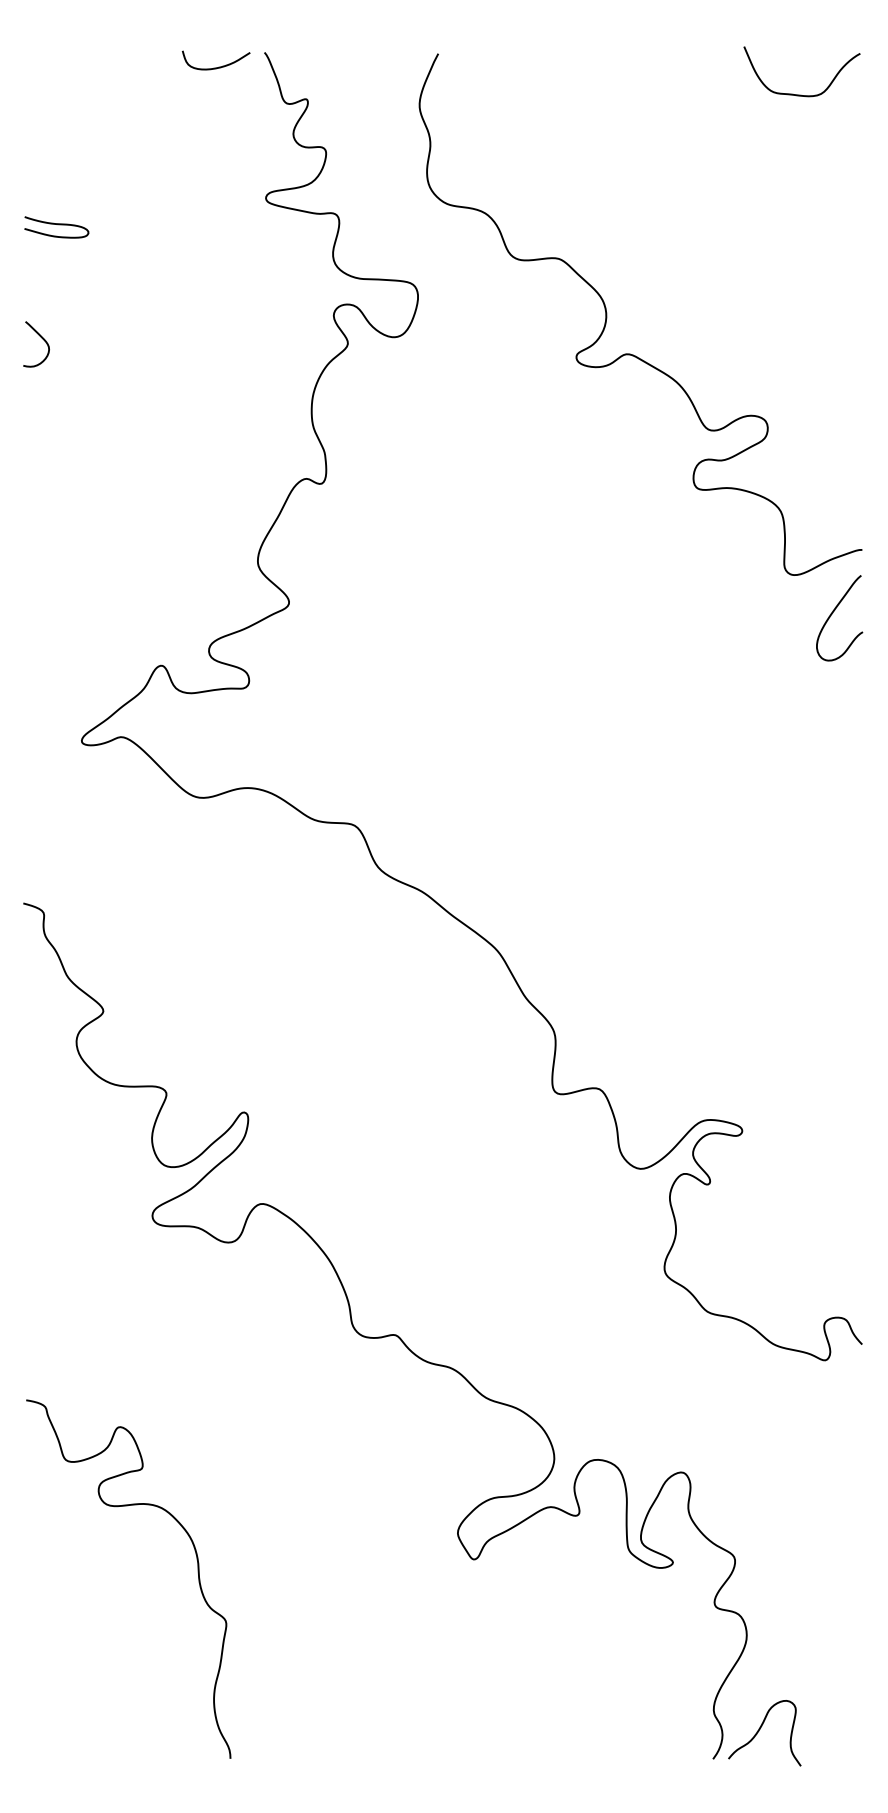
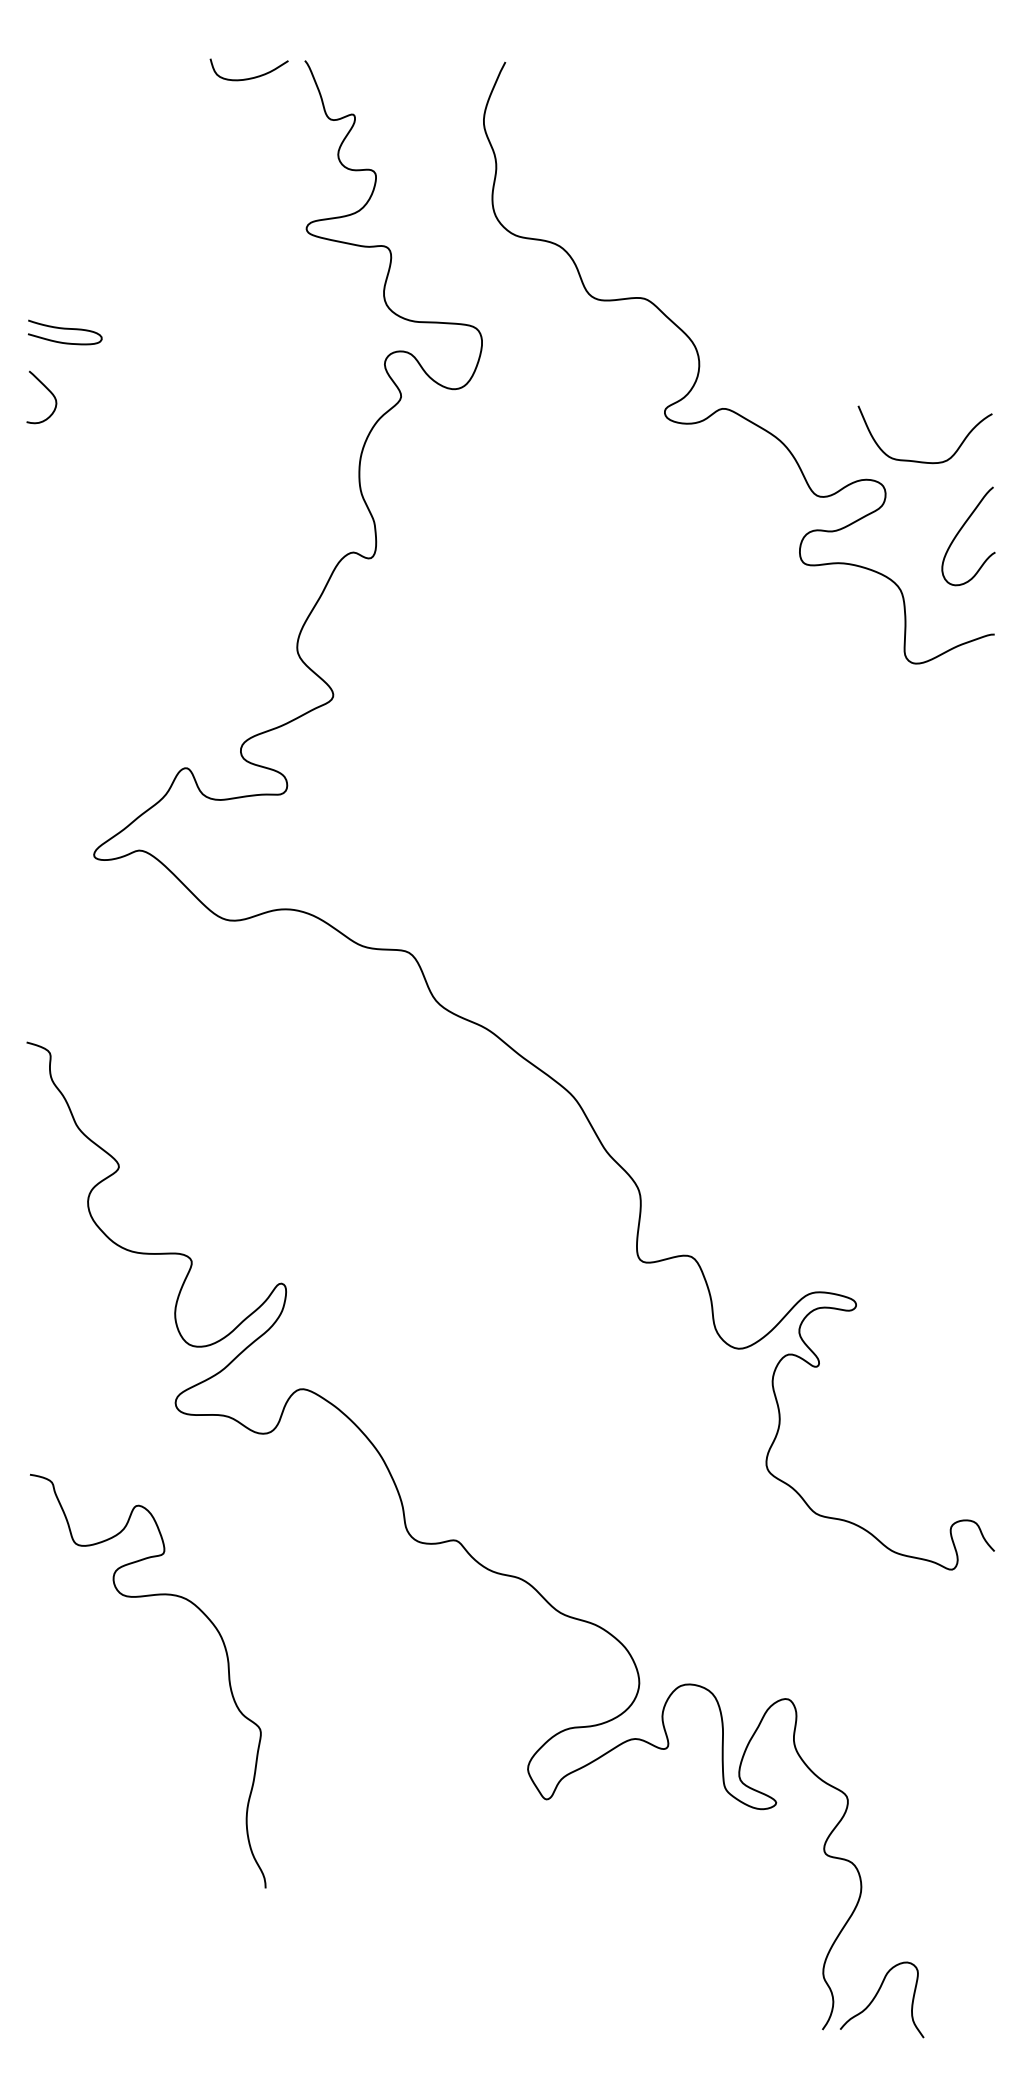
curve: (795, 93) -> (917, 460), moved
curve: (57, 224) -> (65, 329), moved
curve: (832, 613) -> (960, 531), moved
curve: (197, 1568) -> (227, 1668), moved

